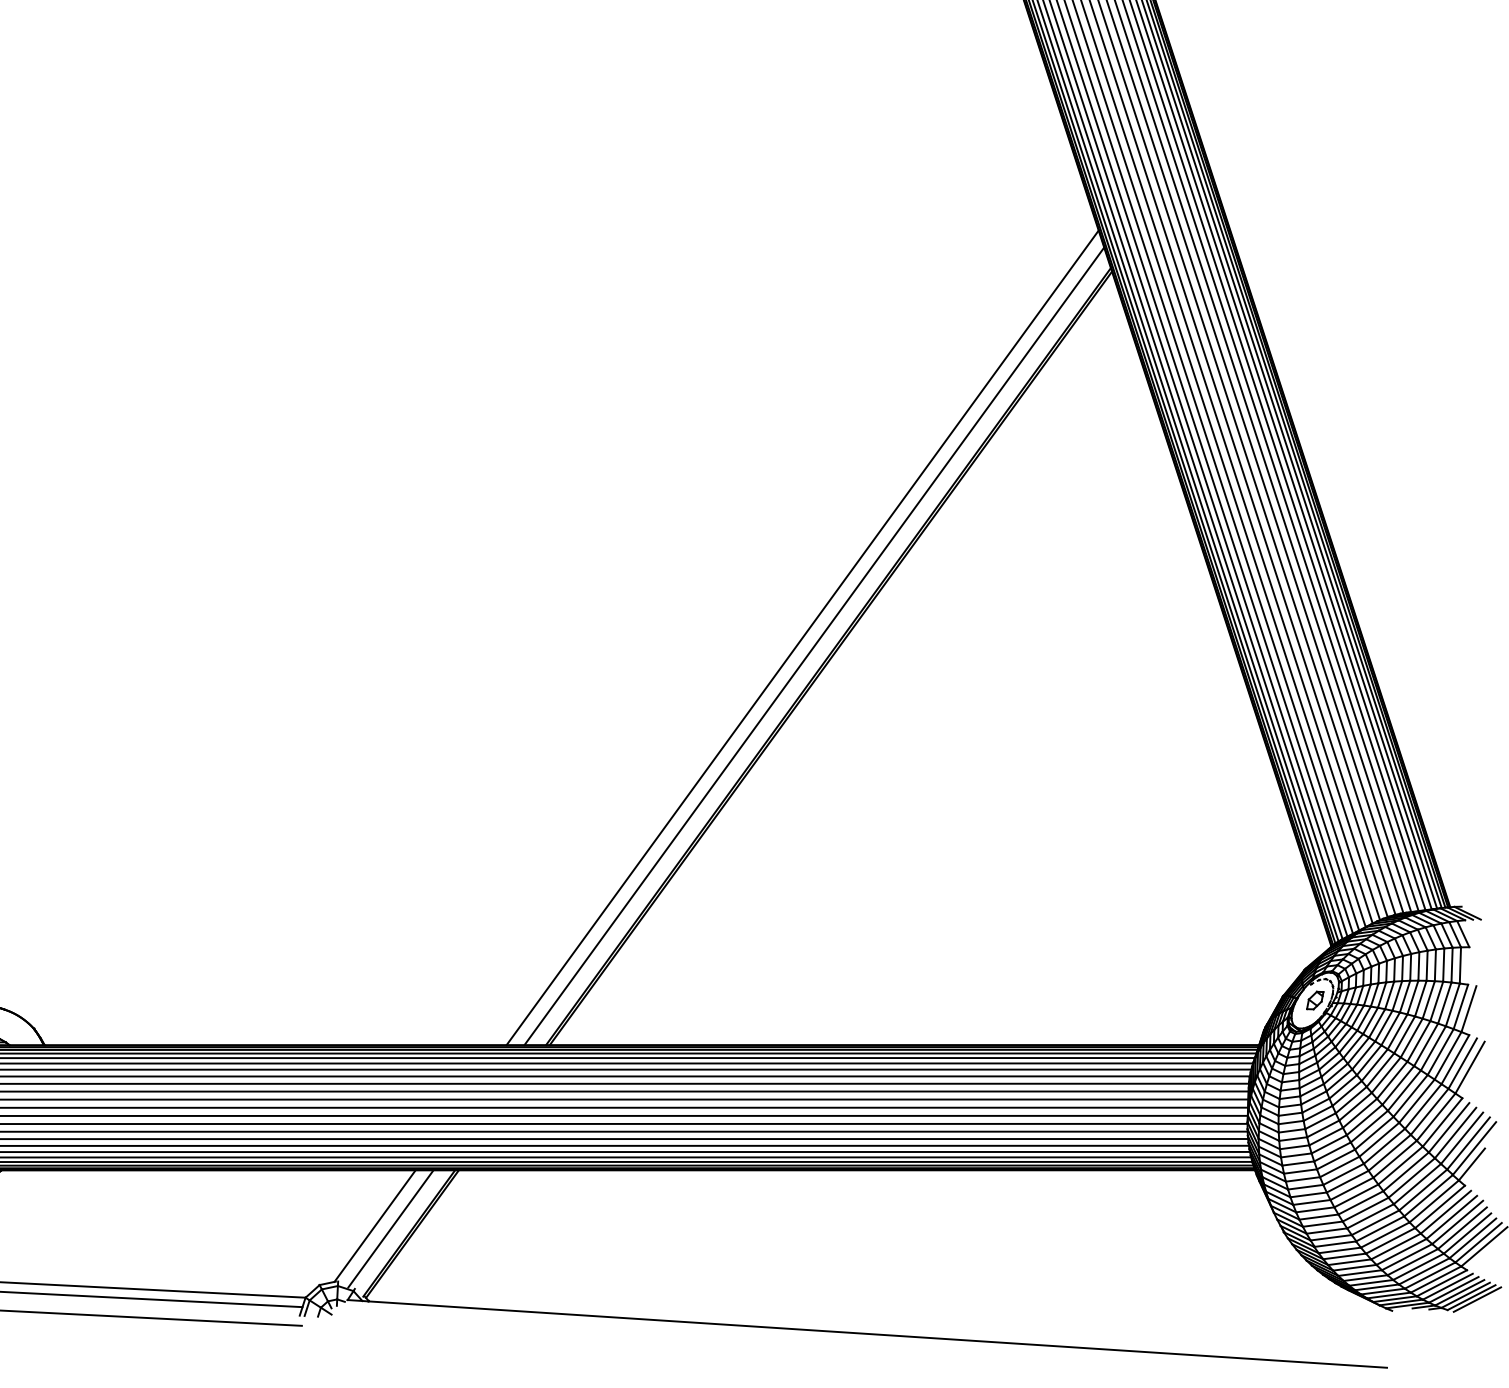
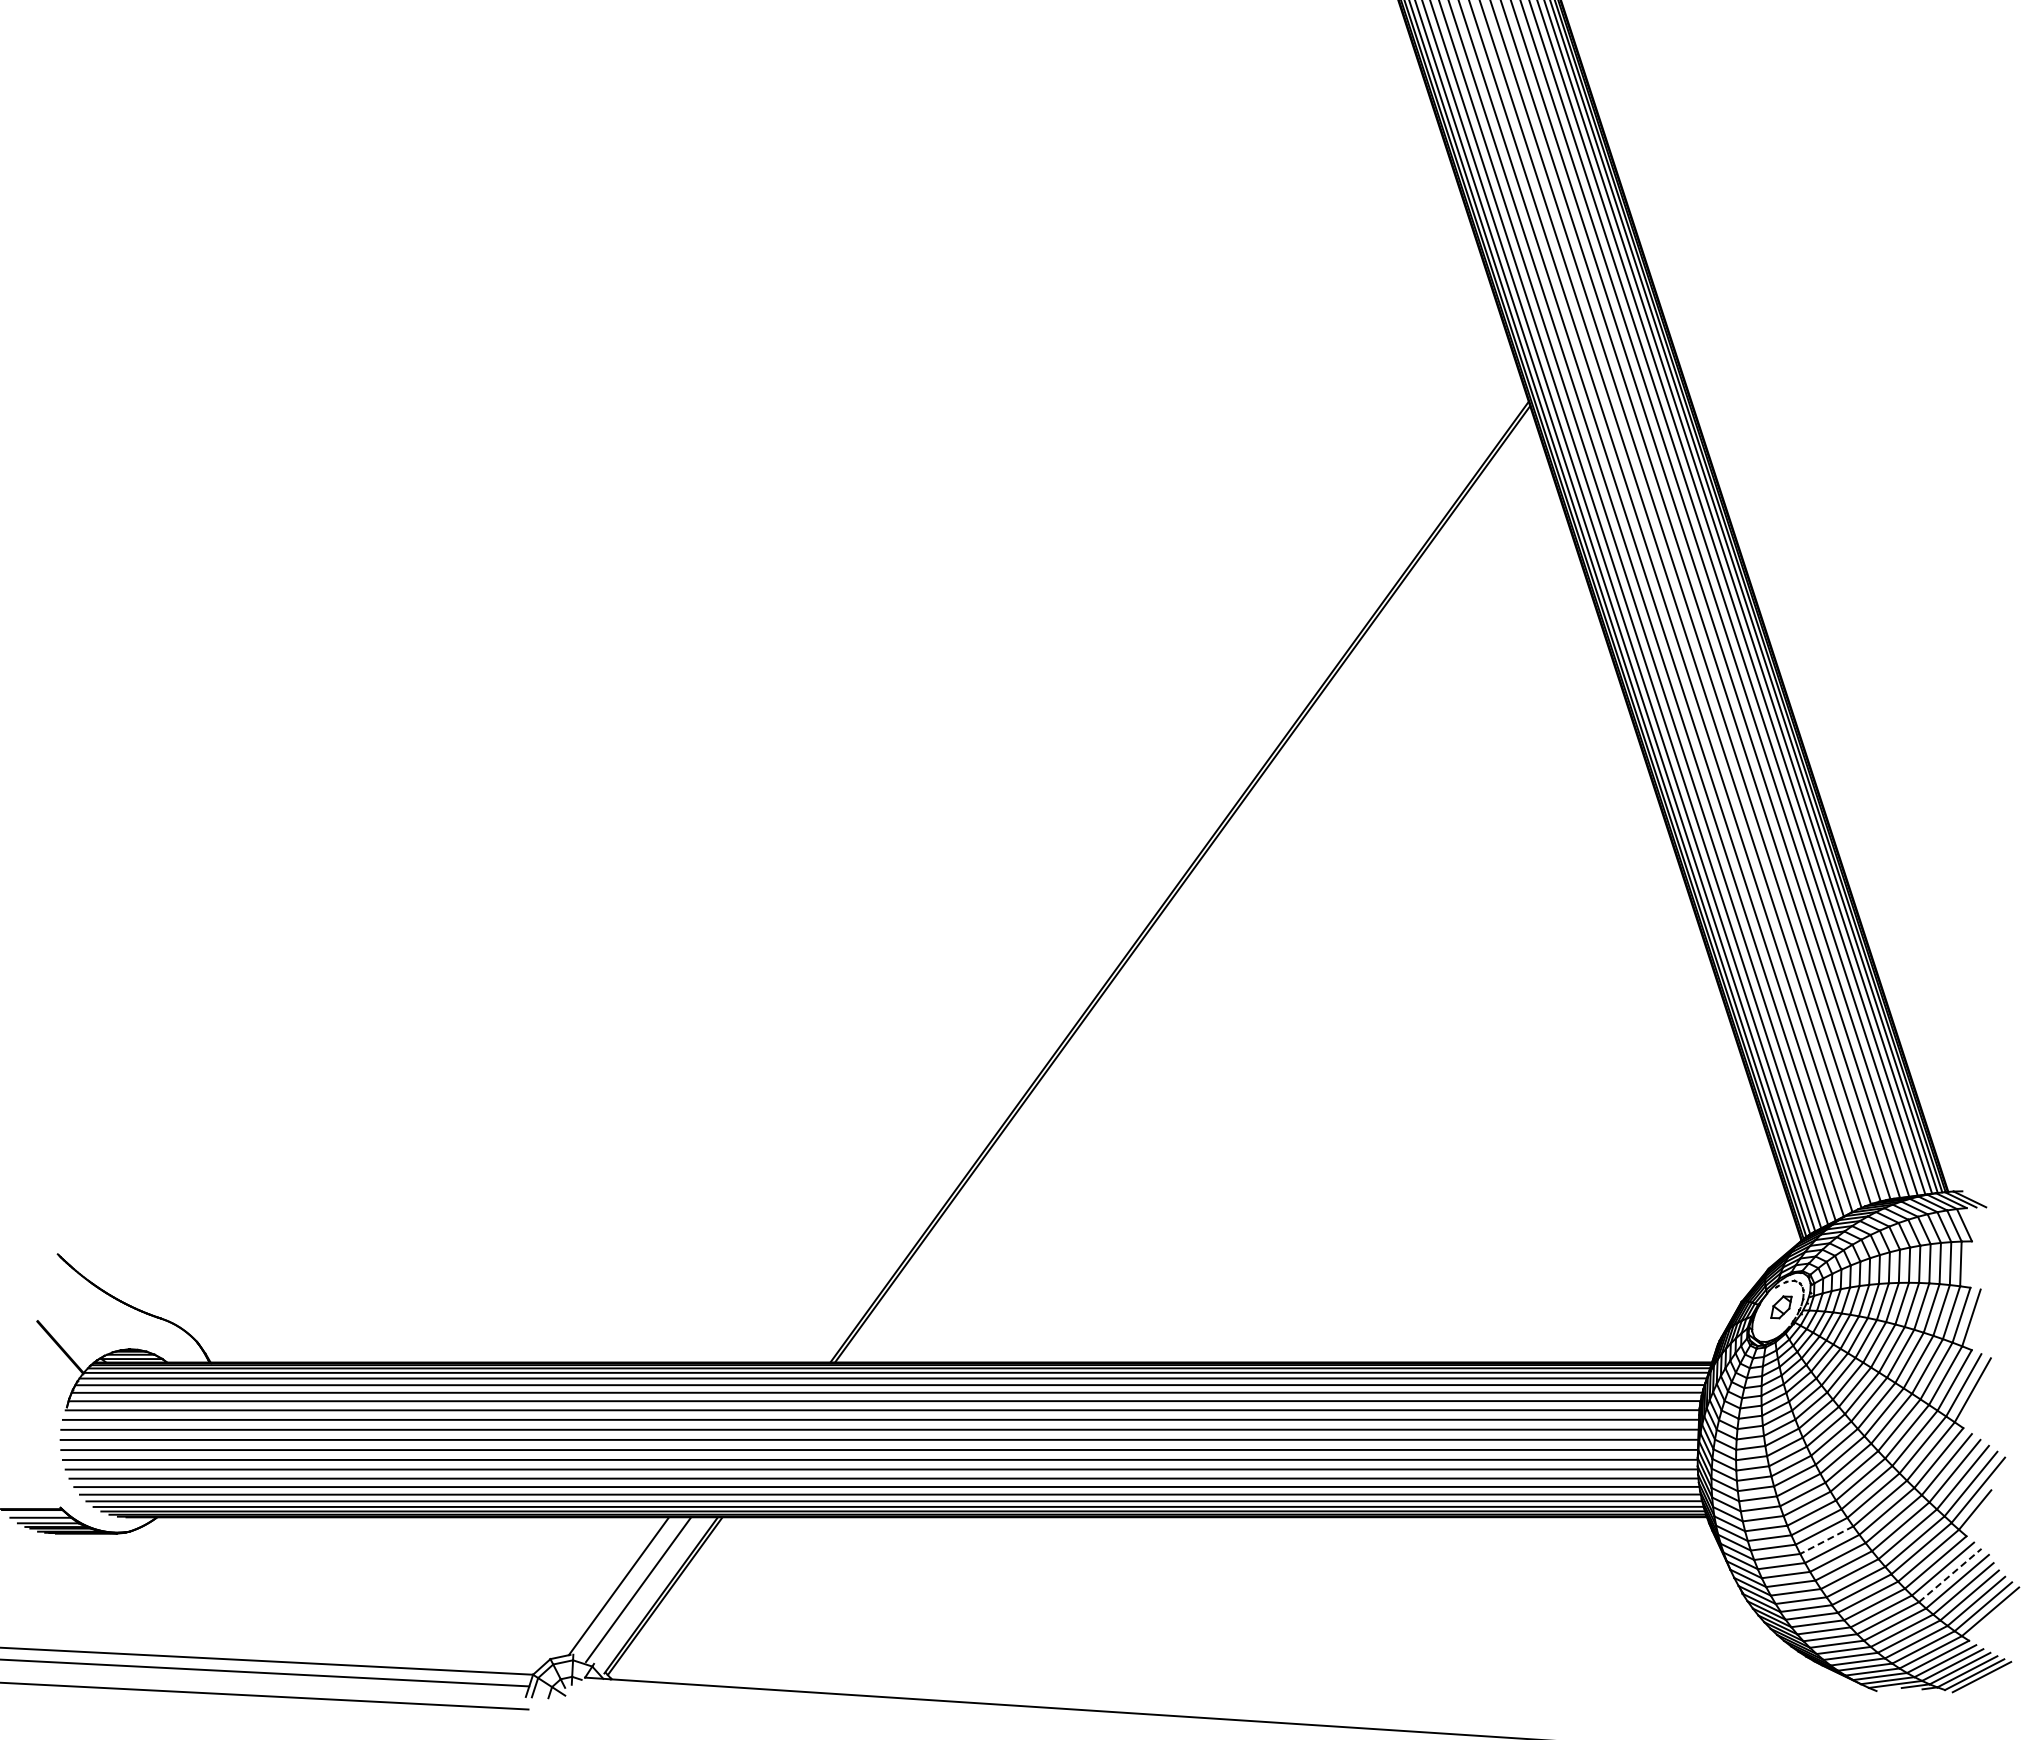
line: (802, 637) -> (1147, 858), removed
line: (813, 646) -> (1161, 869), removed
line: (1351, 1189) -> (1826, 1540), solid -> dashed
line: (1452, 1217) -> (1950, 1575), solid -> dashed

